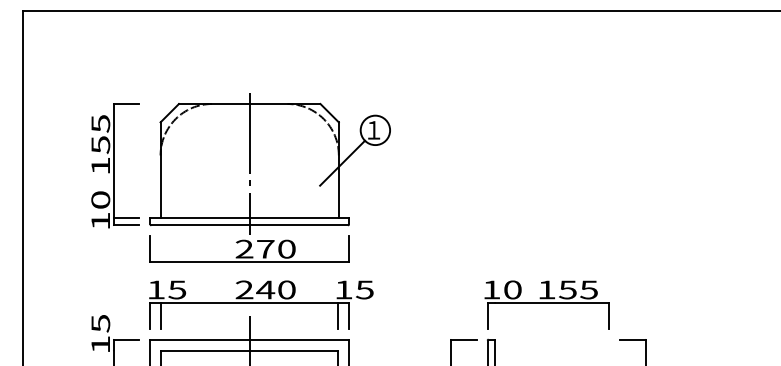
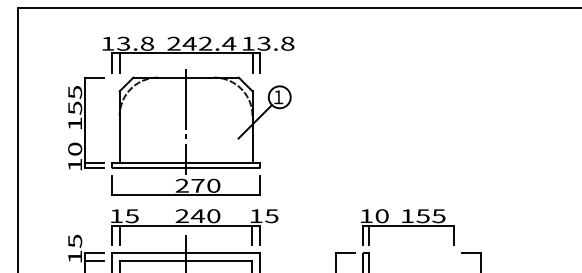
part: (265, 73) -> (197, 54), added
line: (495, 315) -> (369, 235), added
line: (126, 350) -> (94, 261), added

